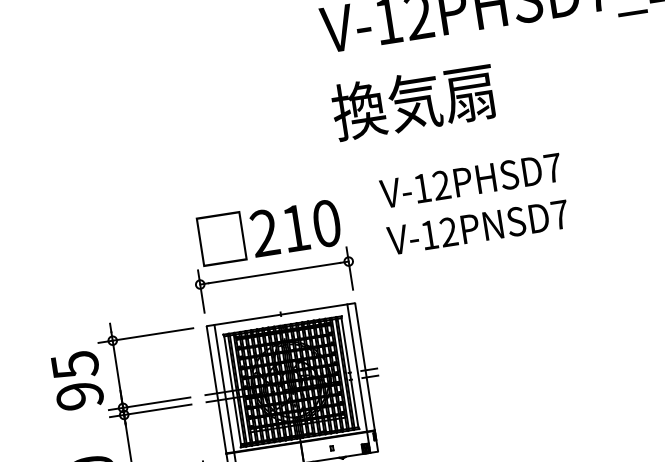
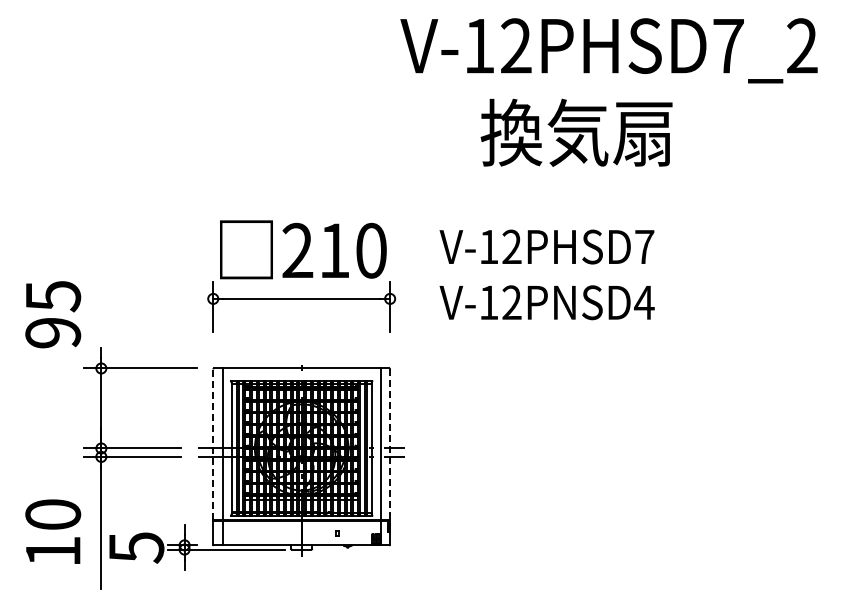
text: (413, 101) -> (576, 132), moved
text: (560, 214) -> (644, 302), V-12PNSD7 -> V-12PNSD4
part: (271, 254) -> (301, 276), moved
line: (365, 367) -> (390, 445), solid -> dashed
text: (77, 380) -> (53, 314), moved
line: (216, 389) -> (213, 444), solid -> dashed

